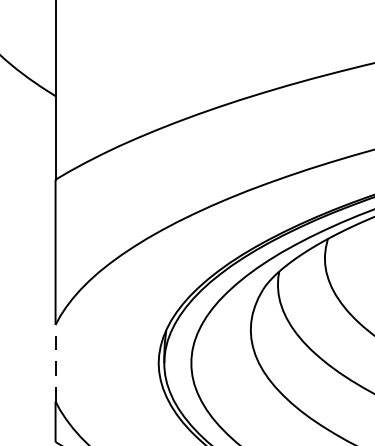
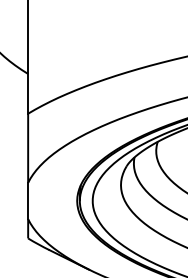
line: (56, 362) -> (28, 200), dashed -> solid

